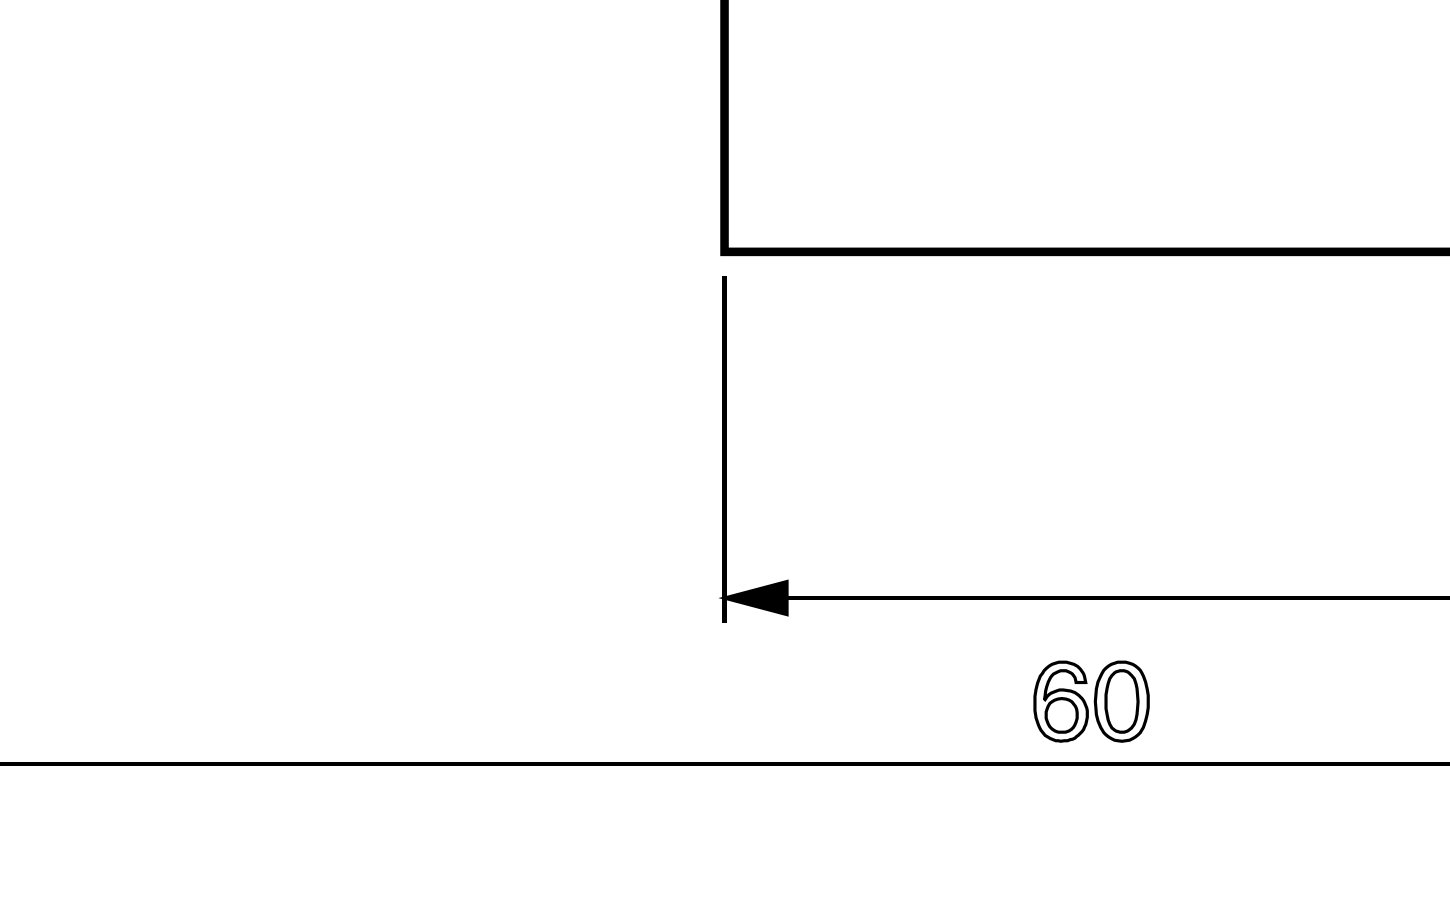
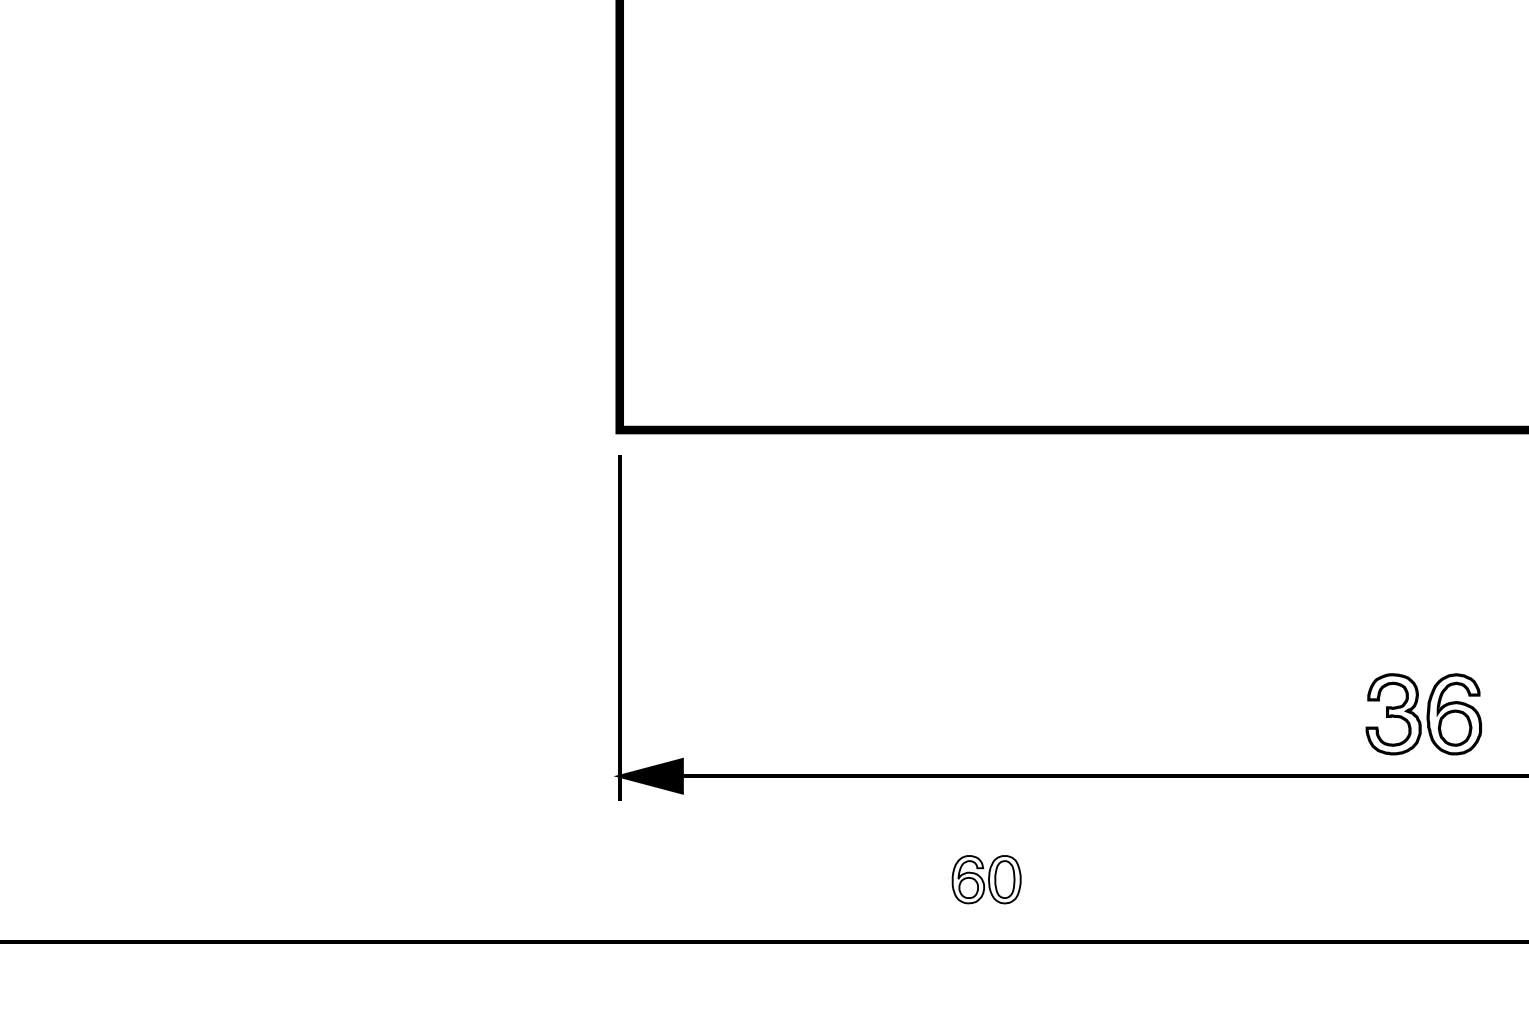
part: (1091, 701) -> (986, 879), size x0.6

